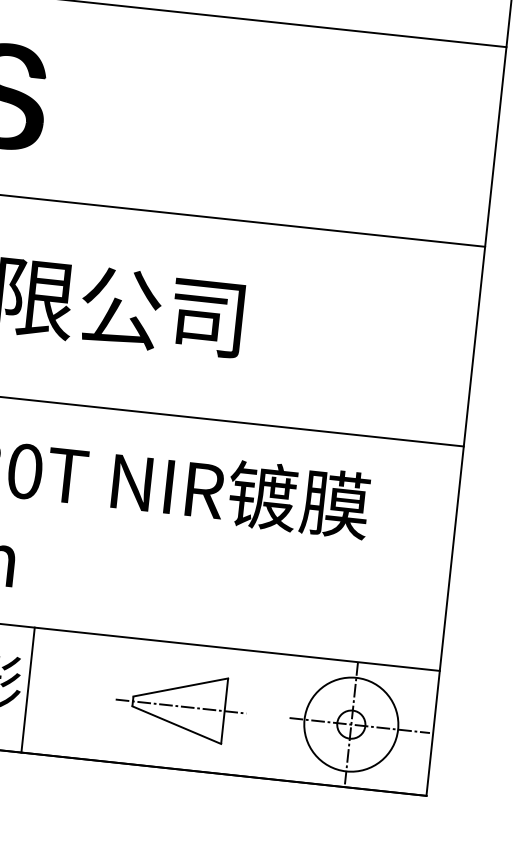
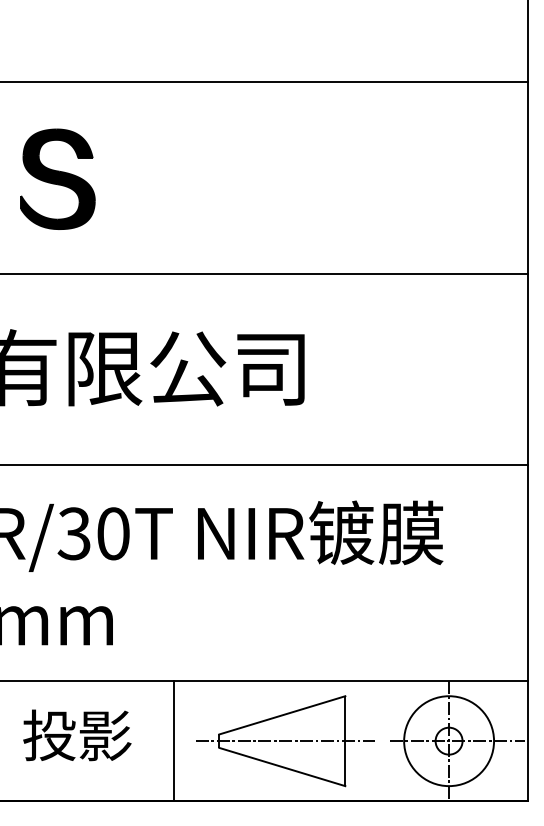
line: (28, 690) -> (174, 741), moved
part: (181, 706) -> (285, 741), size x1.43

